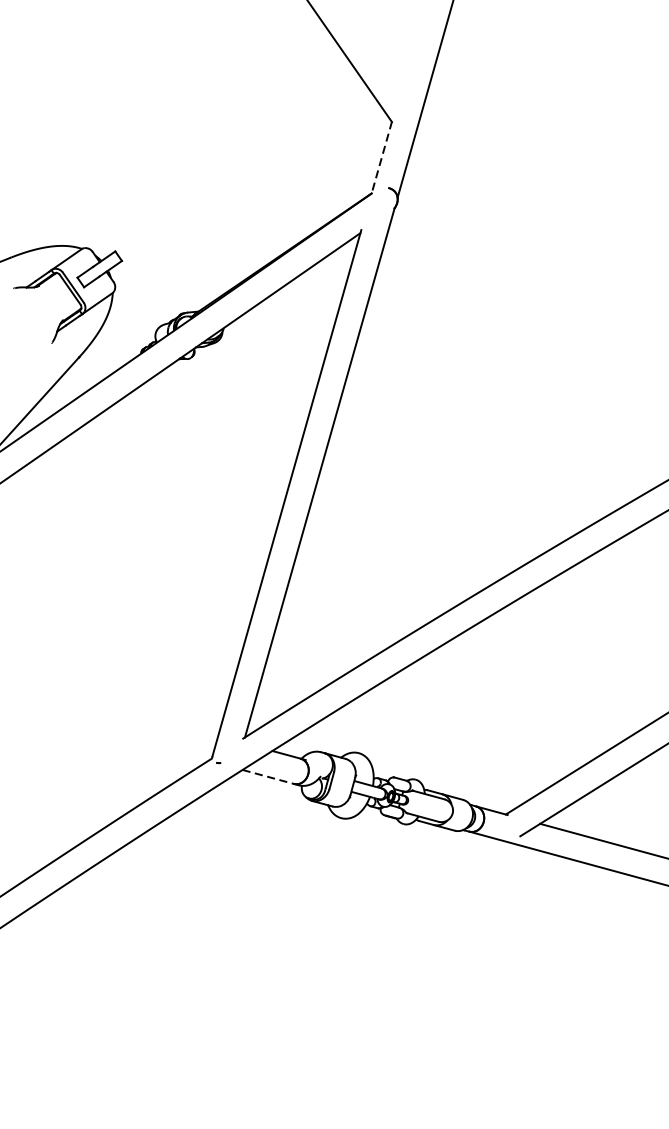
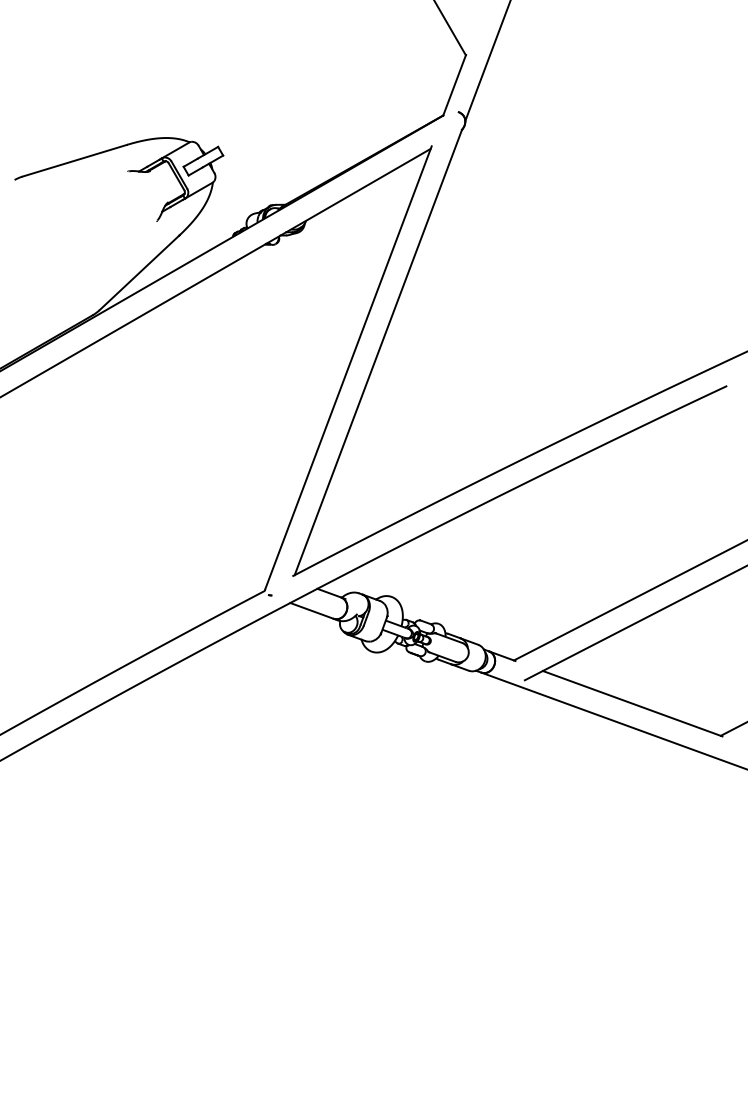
line: (381, 157) -> (454, 85), dashed -> solid
line: (268, 777) -> (312, 611), dashed -> solid

